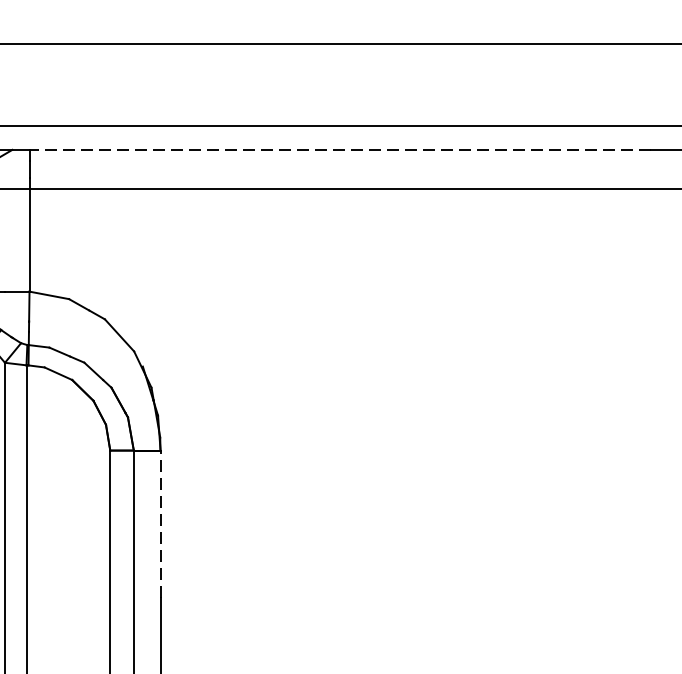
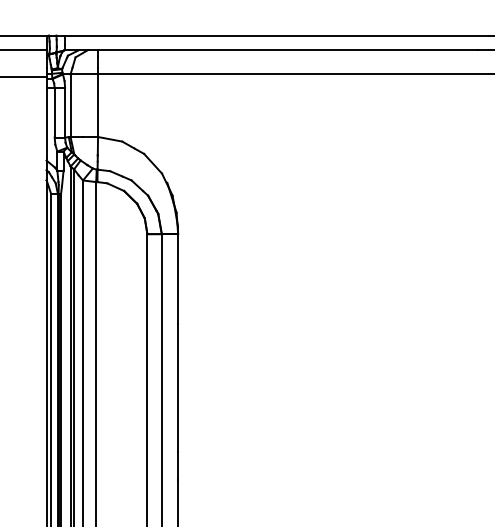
line: (339, 150) -> (287, 50), dashed -> solid
line: (161, 524) -> (178, 279), dashed -> solid

